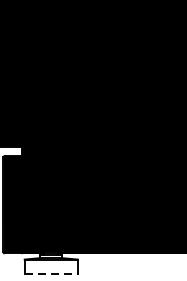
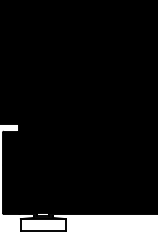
line: (51, 273) -> (43, 230), dashed -> solid

